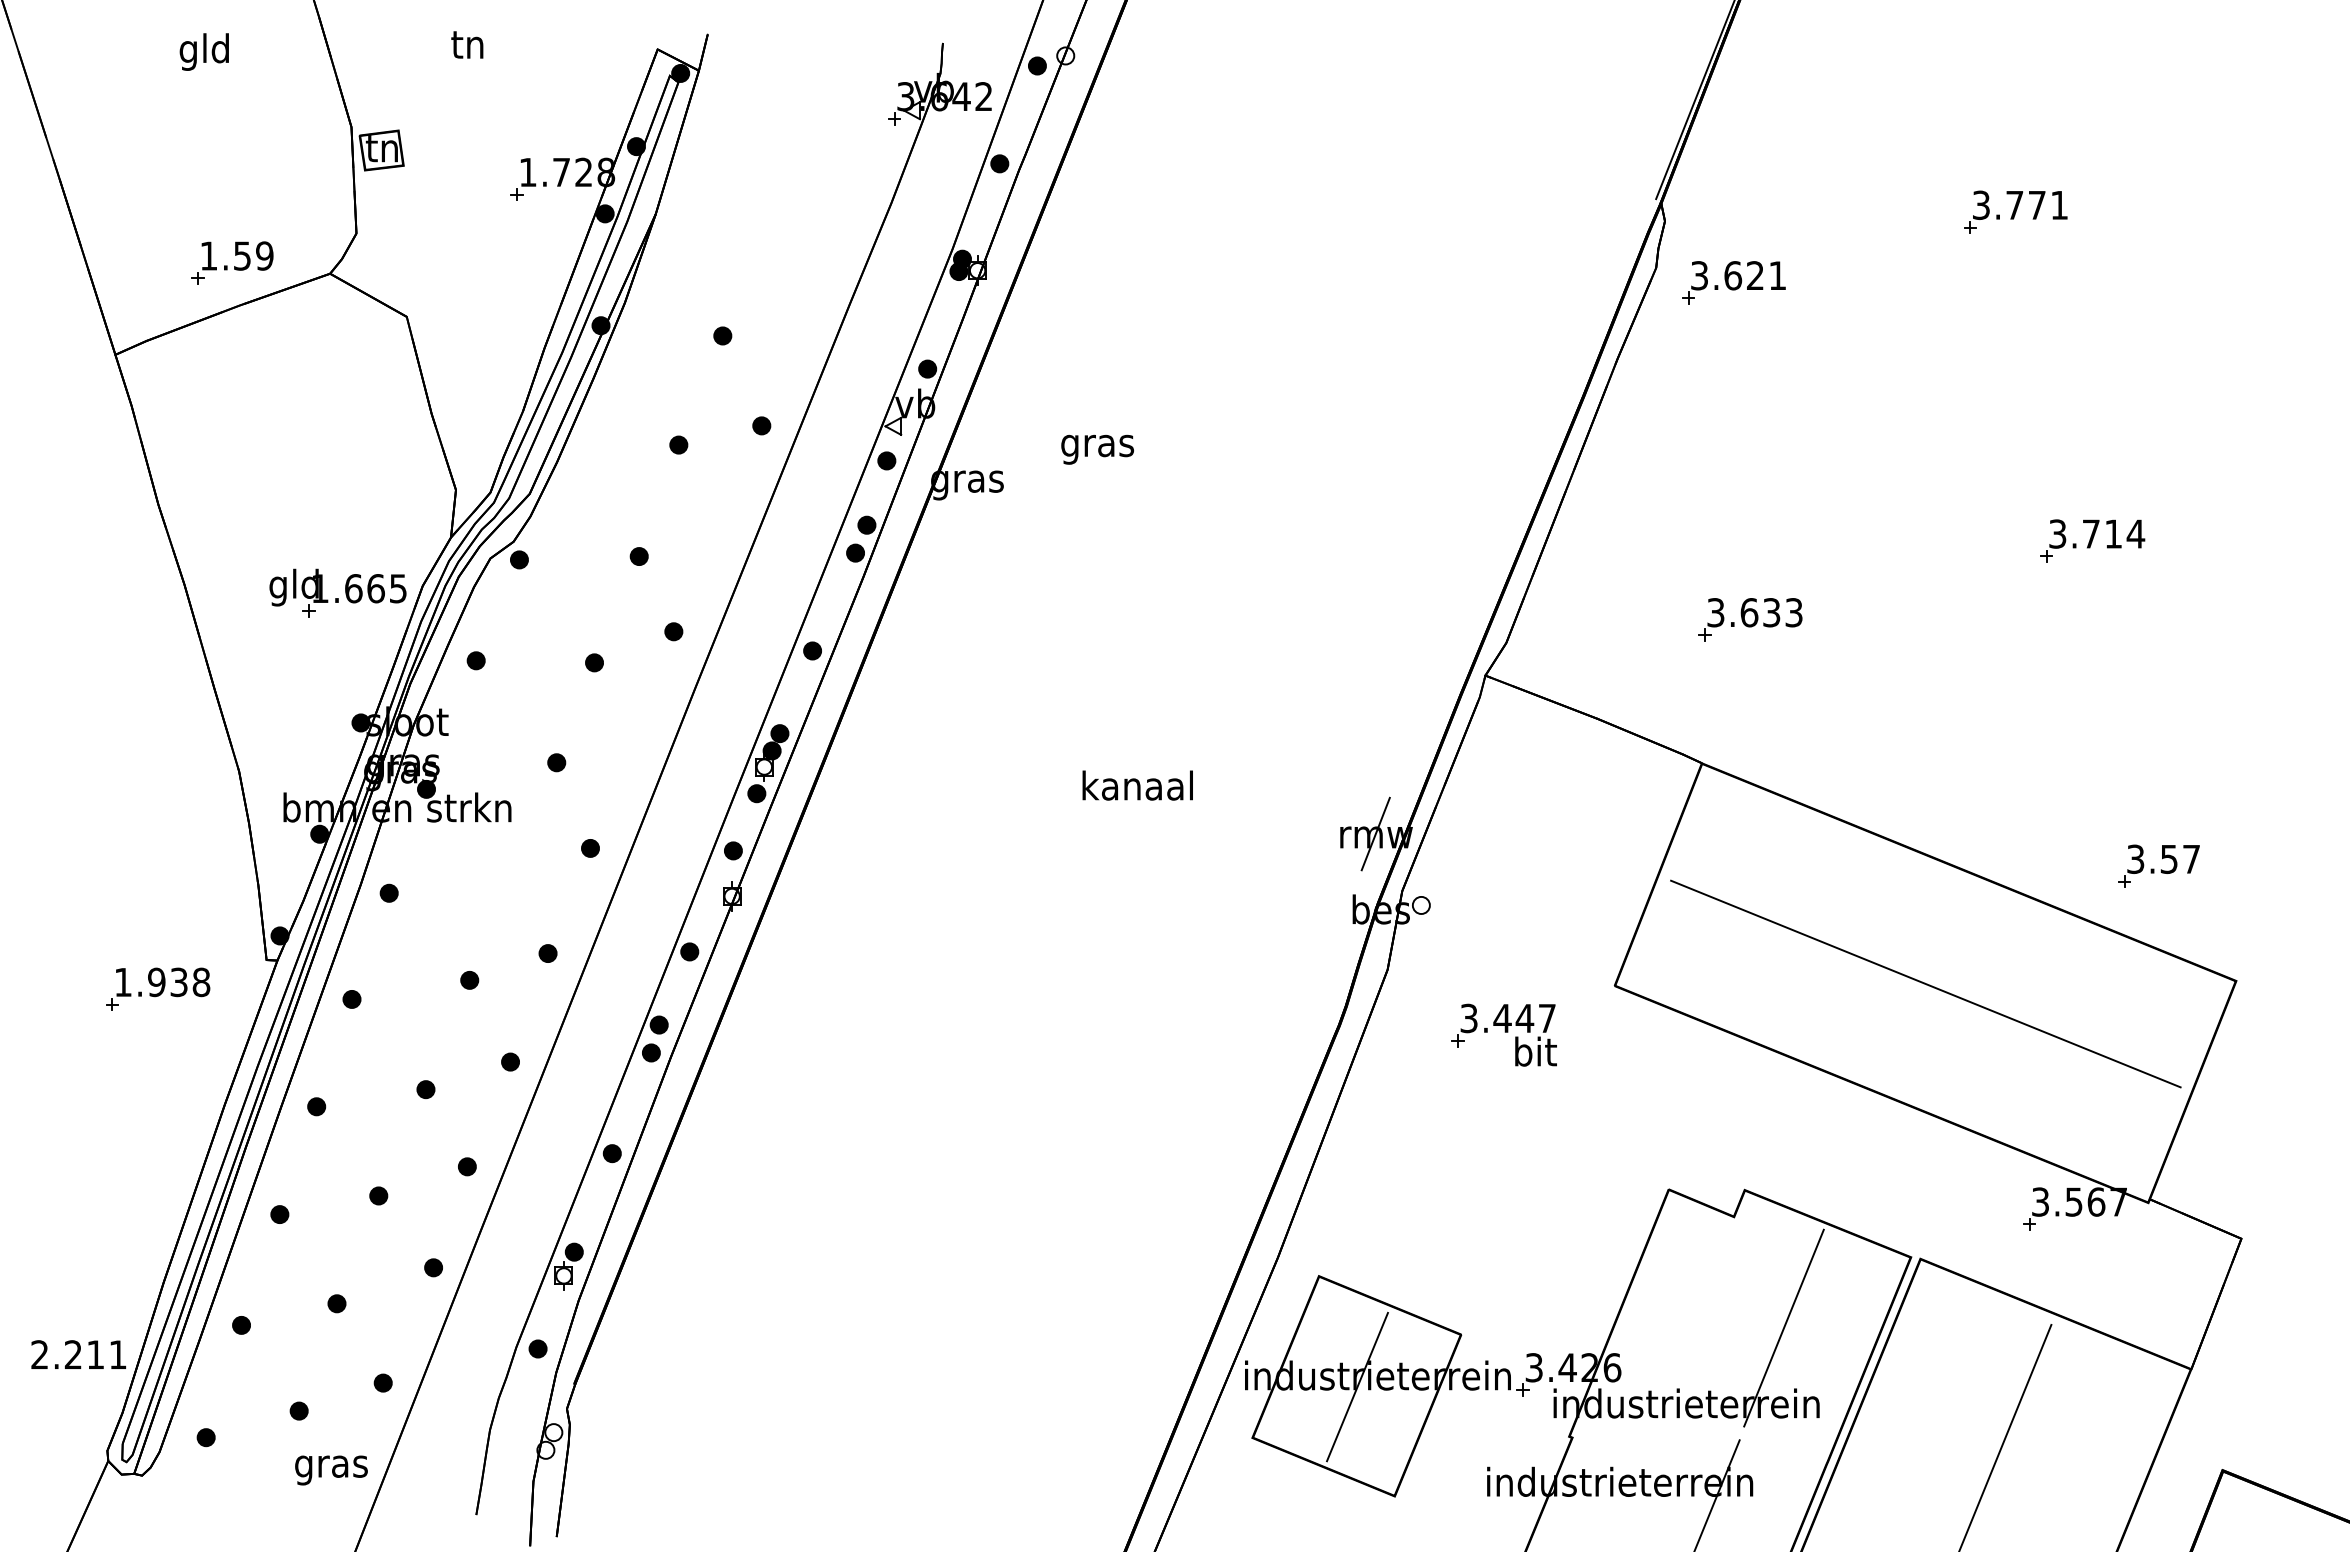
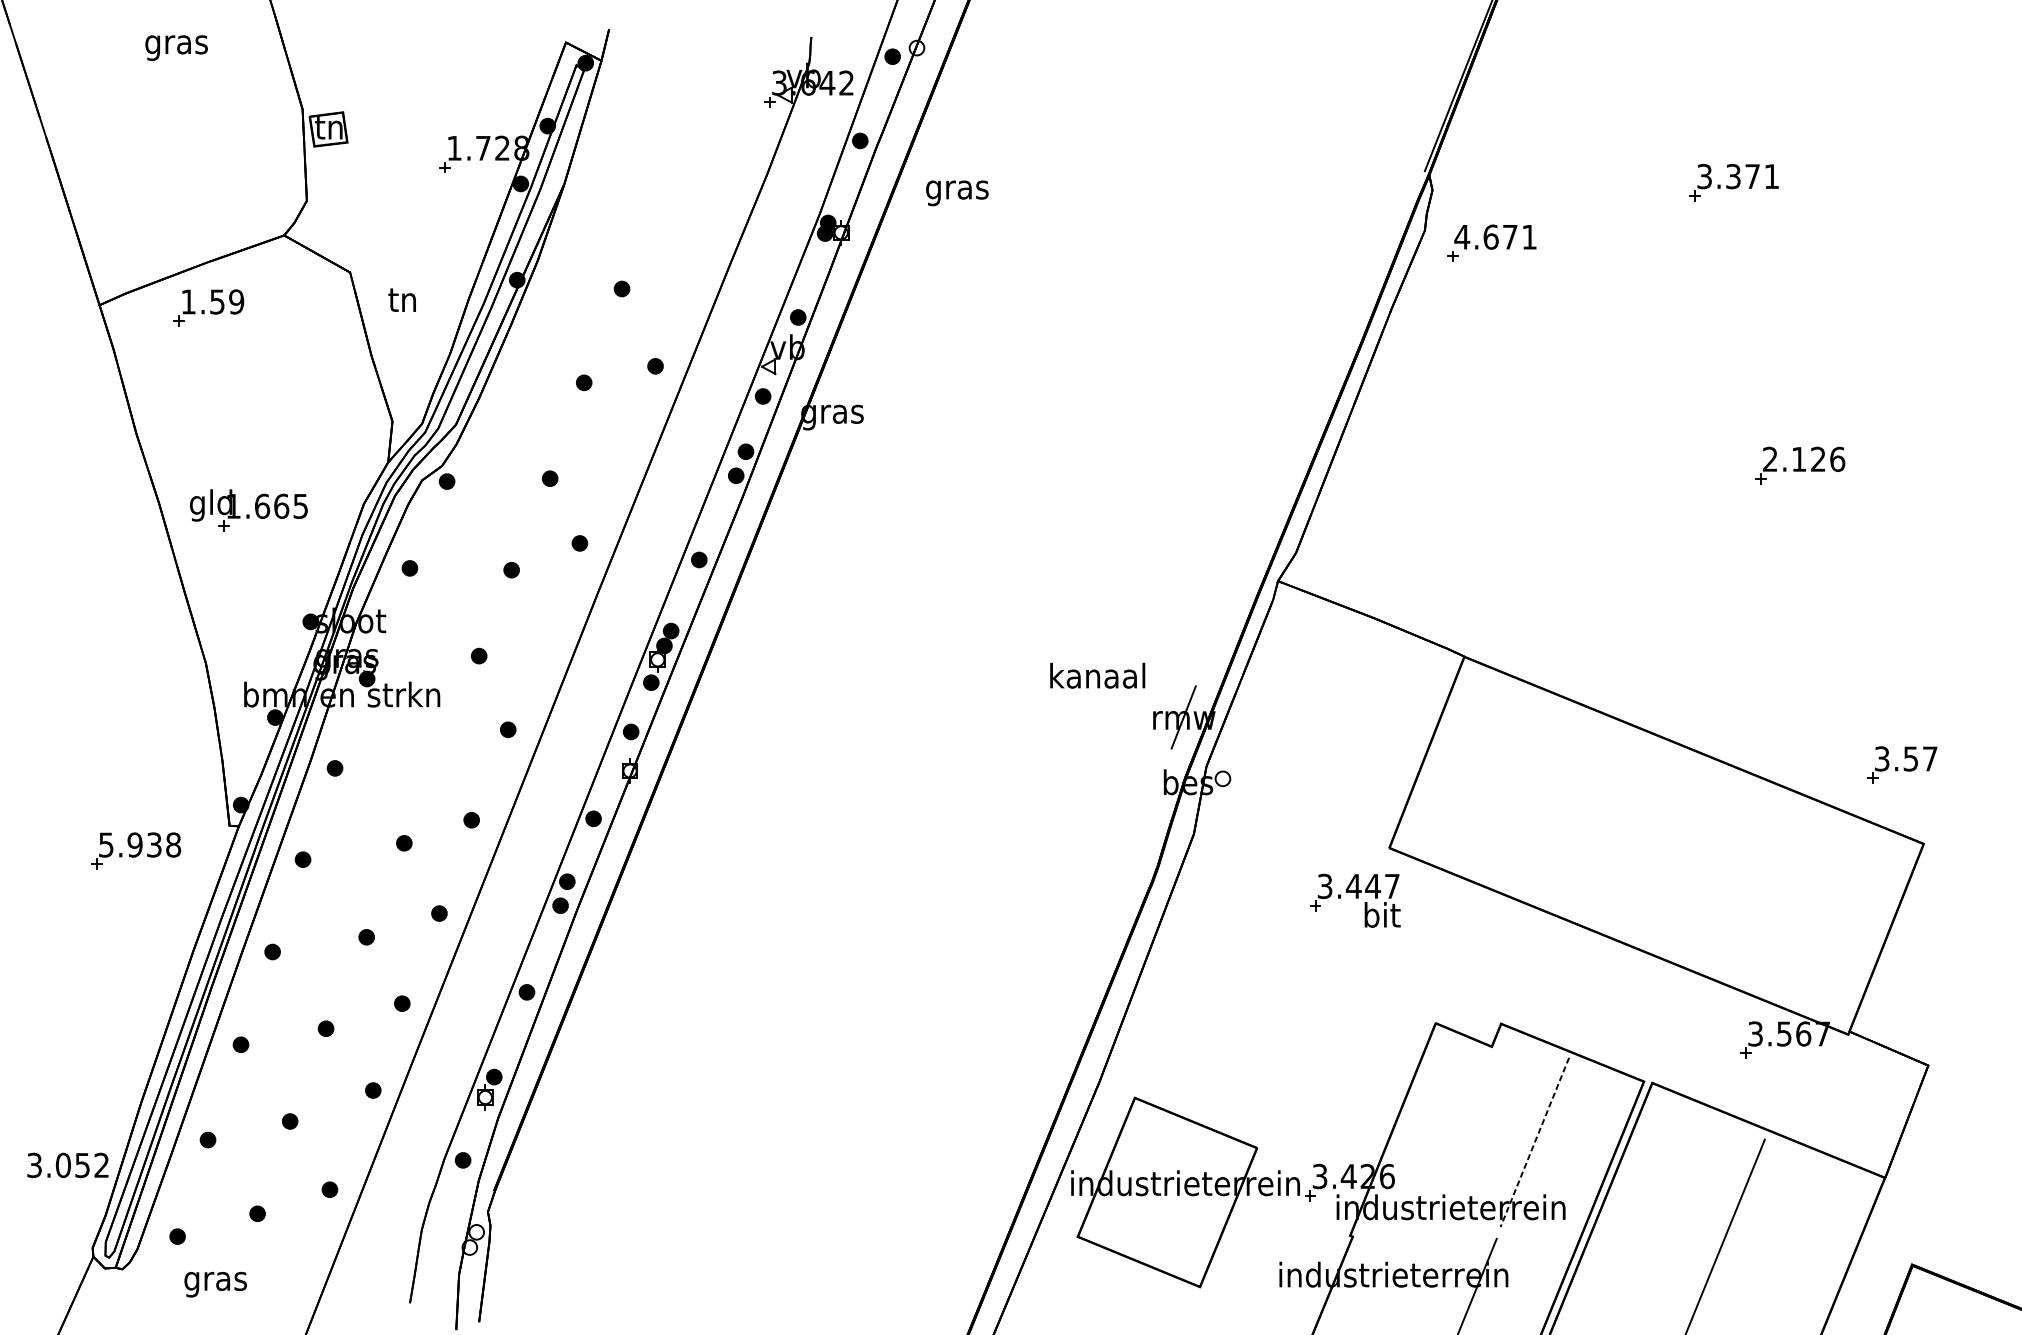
text: (467, 44) -> (402, 299), moved
text: (204, 51) -> (176, 44), gld -> gras
text: (2014, 204) -> (1733, 175), 3.771 -> 3.371
part: (232, 262) -> (208, 307), moved
text: (1726, 275) -> (1485, 236), 3.621 -> 4.671
text: (1097, 449) -> (957, 193), moved
text: (2097, 533) -> (1804, 458), 3.714 -> 2.126
part: (337, 592) -> (248, 509), moved
part: (1750, 619) -> (1506, 532), removed
text: (1137, 785) -> (1097, 675), moved
part: (2158, 865) -> (1901, 764), moved
text: (123, 982) -> (106, 845), 1.938 -> 5.938
line: (1925, 983) -> (1656, 845), removed
part: (1503, 1034) -> (1354, 900), moved
line: (1783, 1328) -> (1534, 1142), solid -> dashed
text: (78, 1354) -> (67, 1165), 2.211 -> 3.052
line: (1357, 1386) -> (1167, 1192), removed
text: (331, 1470) -> (215, 1284), moved

